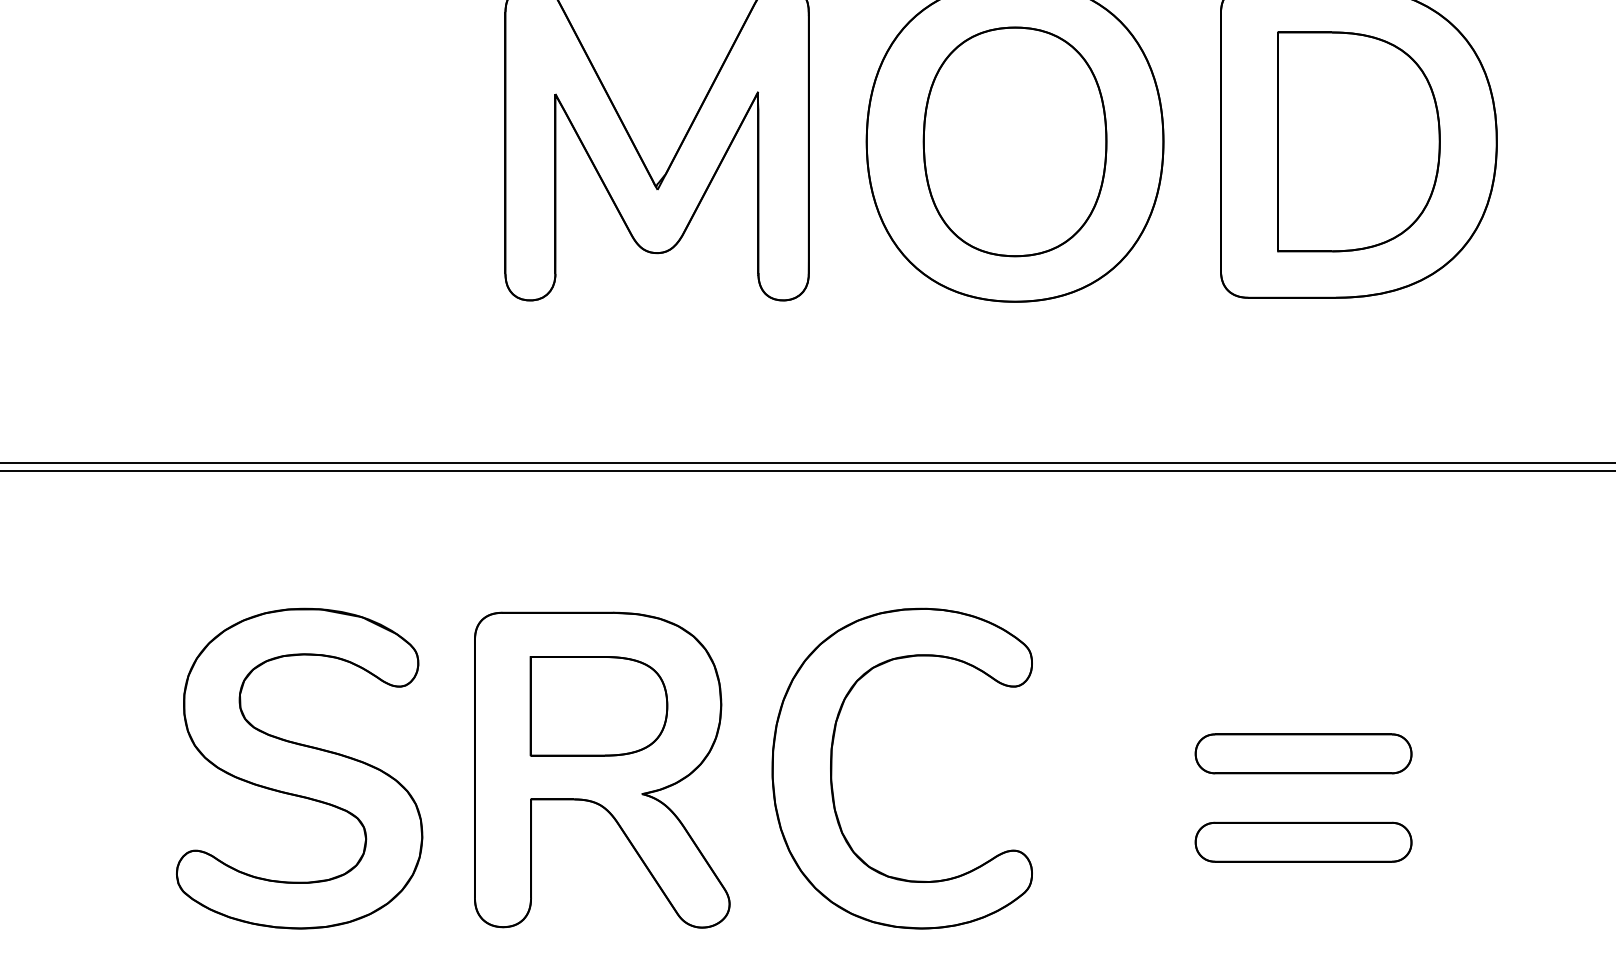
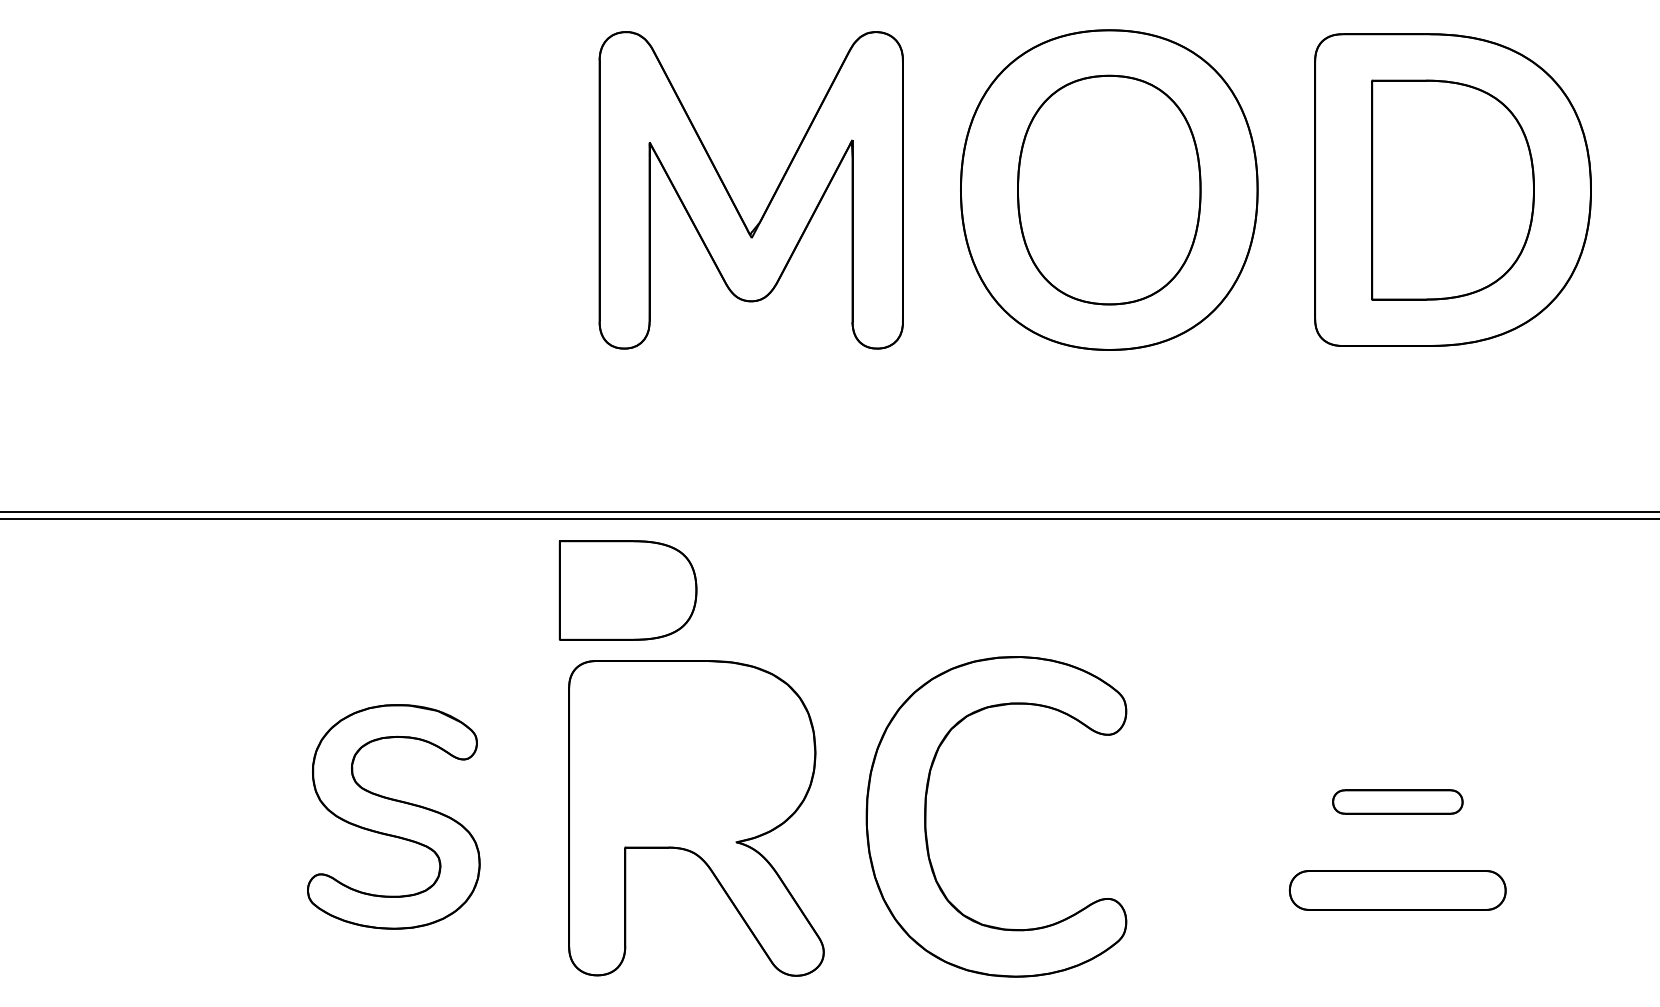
part: (598, 706) -> (627, 590), moved
part: (1303, 753) -> (1397, 801), size x0.6
part: (299, 768) -> (393, 816), size x0.7

